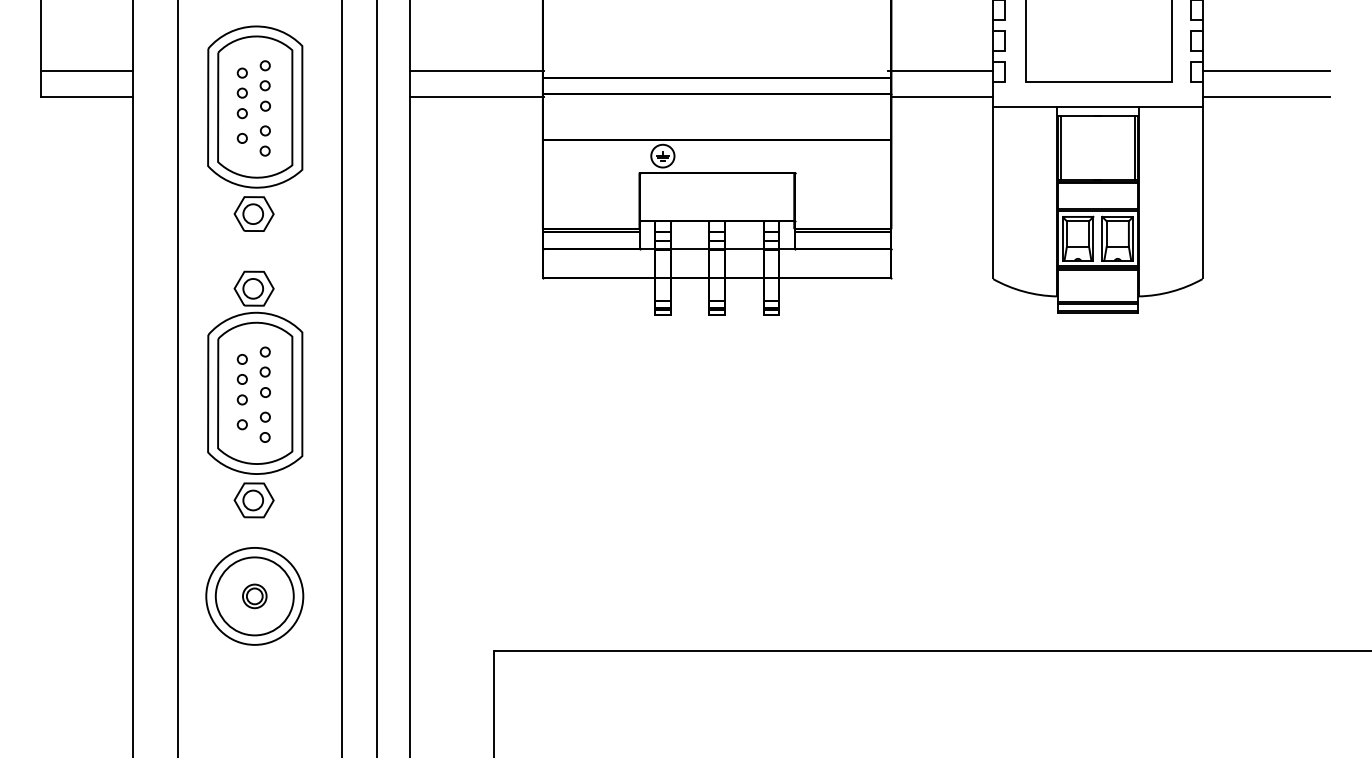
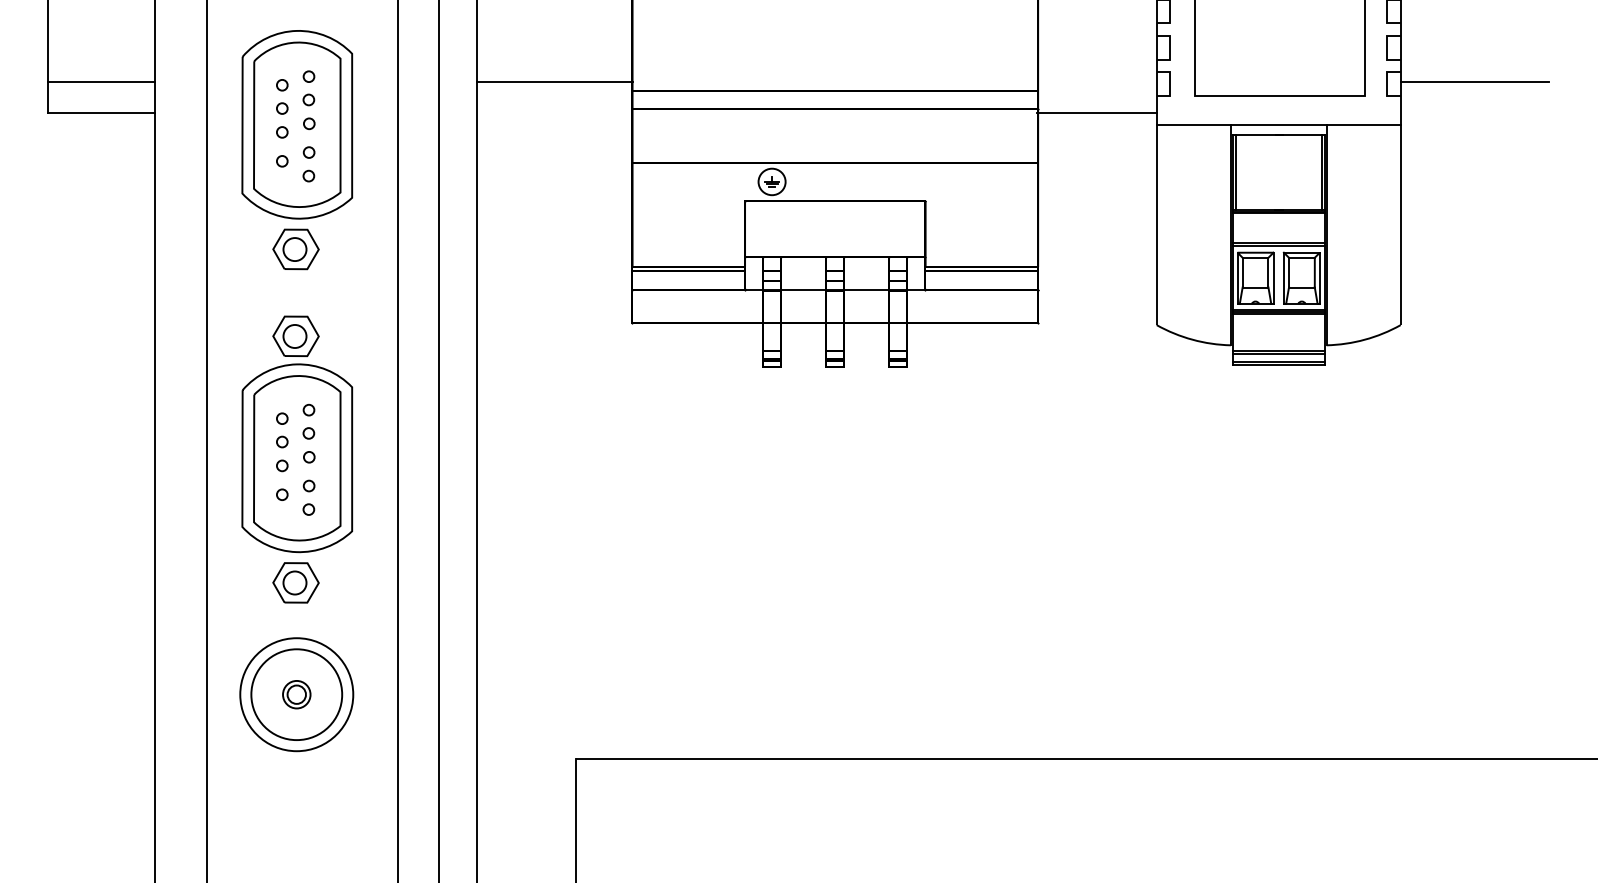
line: (940, 70) -> (1095, 82), removed
line: (476, 97) -> (554, 113), removed
line: (1266, 97) -> (1475, 113), removed

